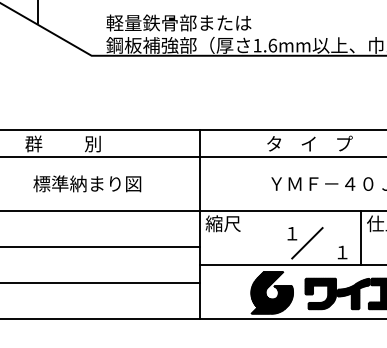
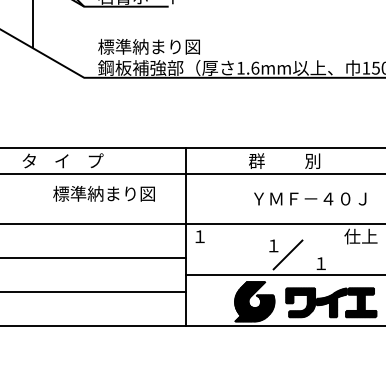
text: (178, 22) -> (166, 46), 軽量鉄骨部または -> 標準納まり図
text: (68, 143) -> (62, 160), 群          別 -> タ    イ    プ
text: (308, 143) -> (289, 160), タ    イ    プ -> 群          別
text: (86, 183) -> (103, 193), moved
text: (223, 223) -> (208, 236), 縮尺 -> １
line: (360, 237) -> (338, 249), removed

